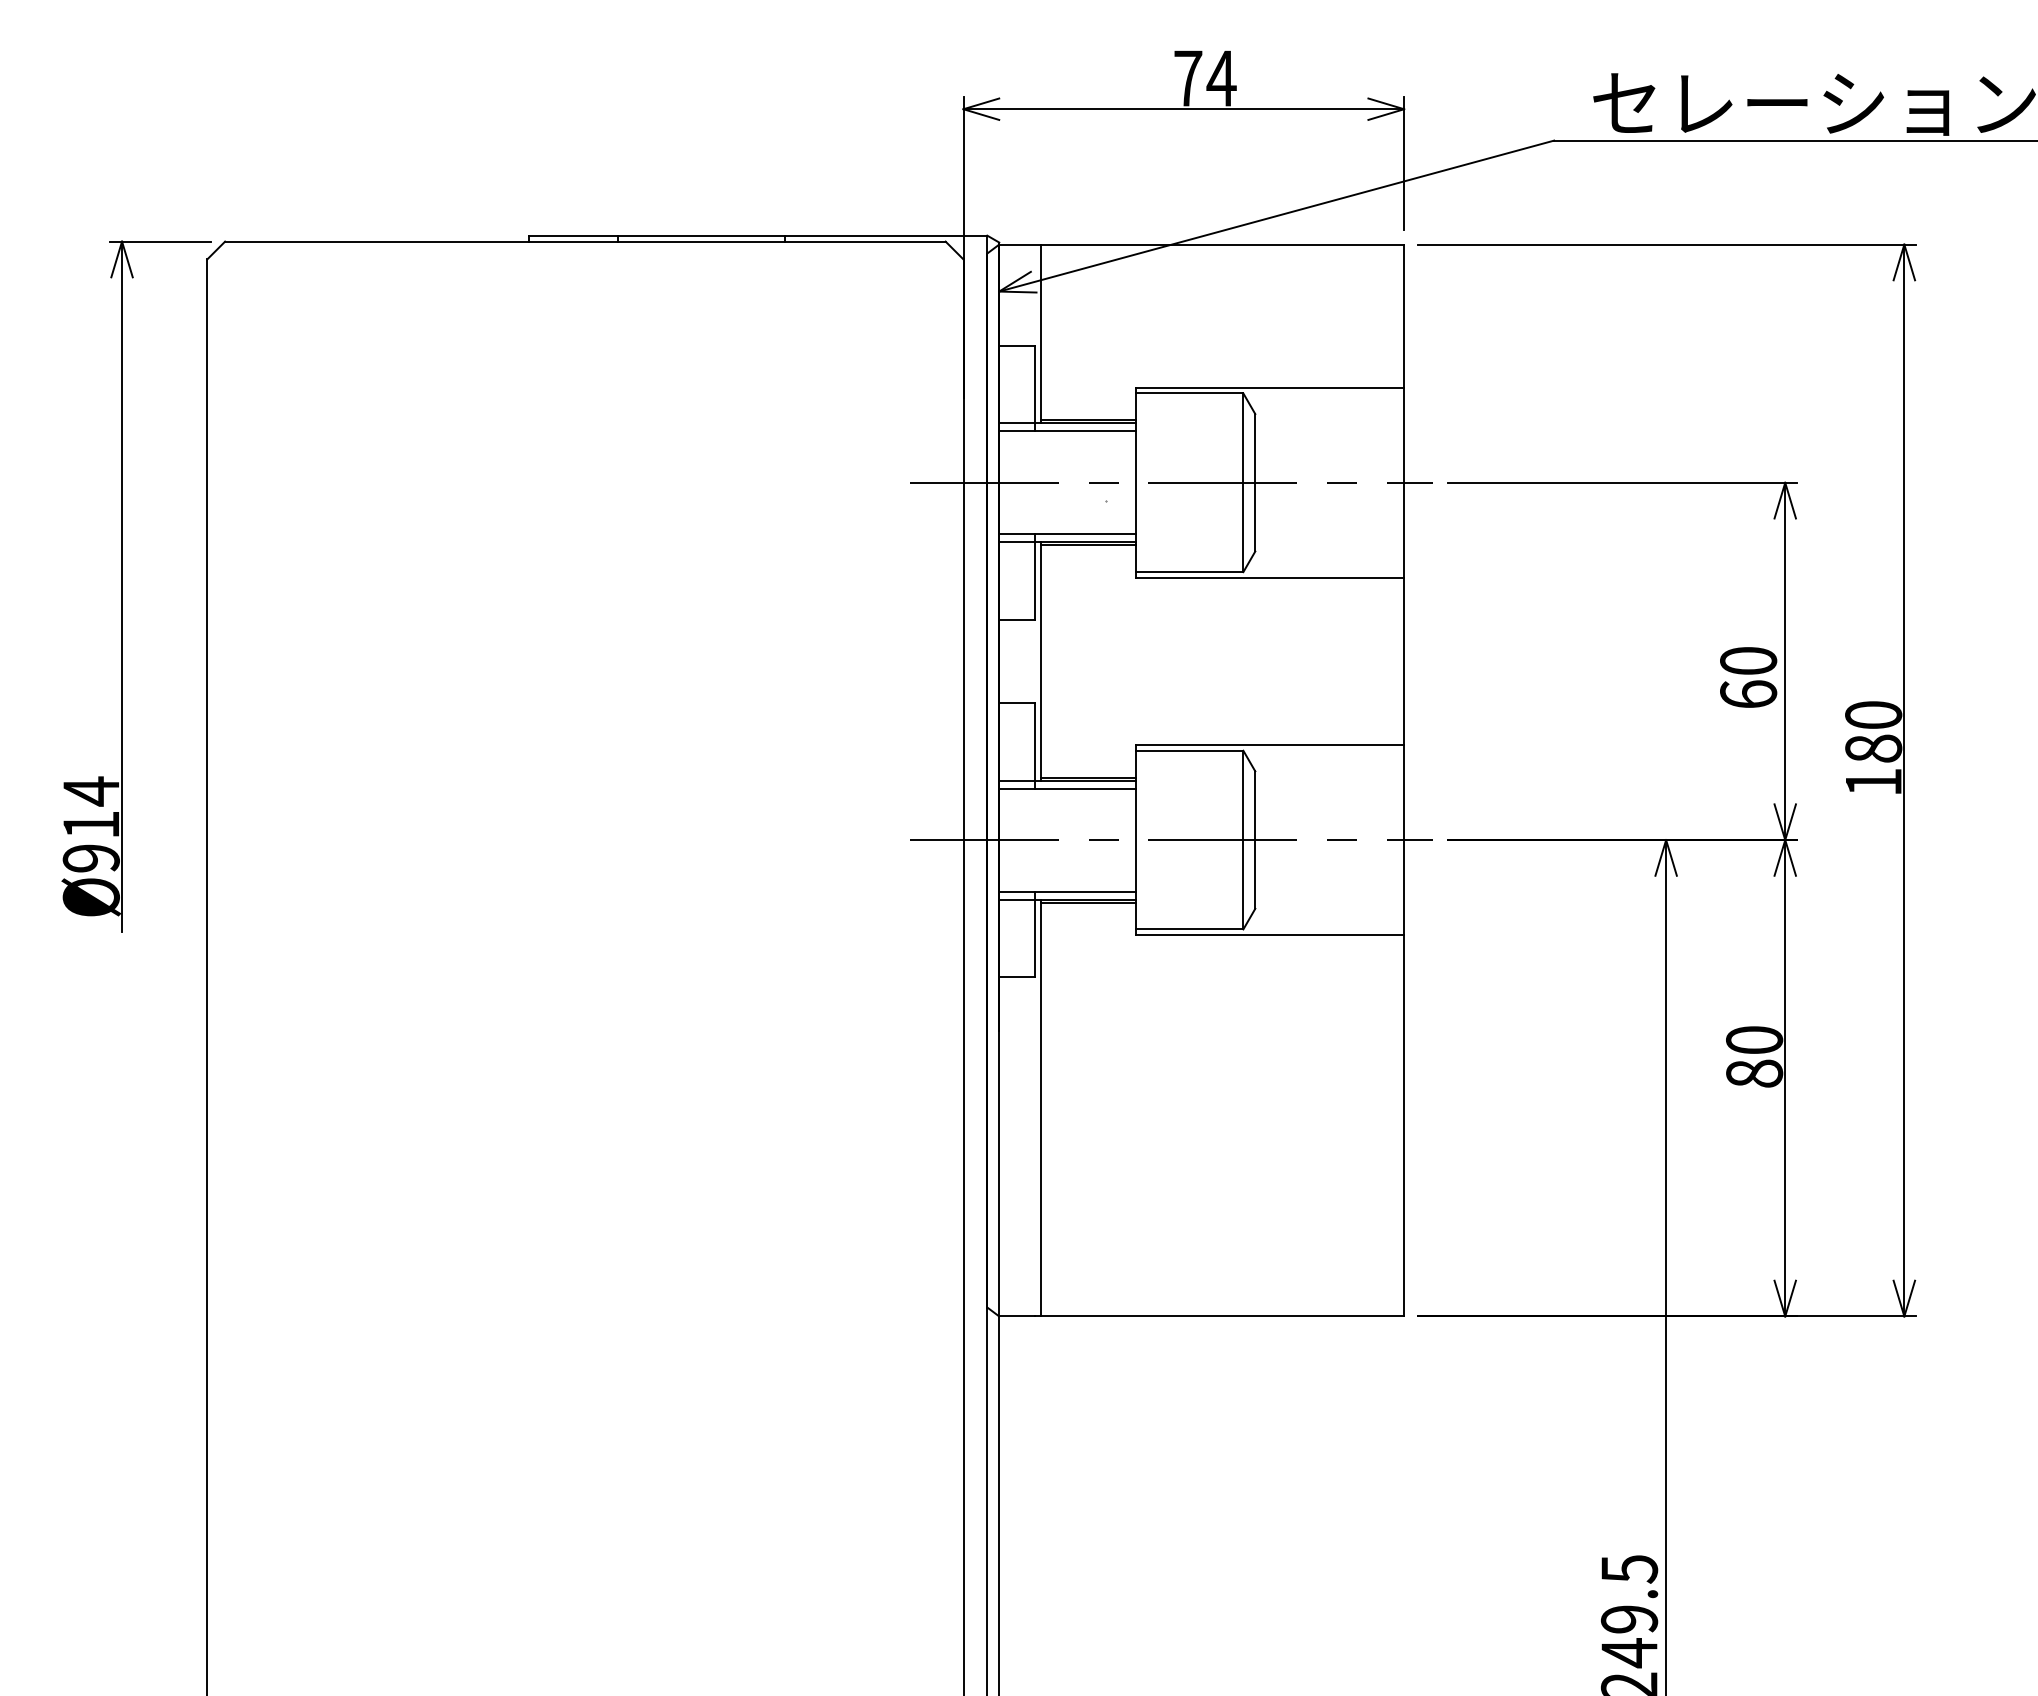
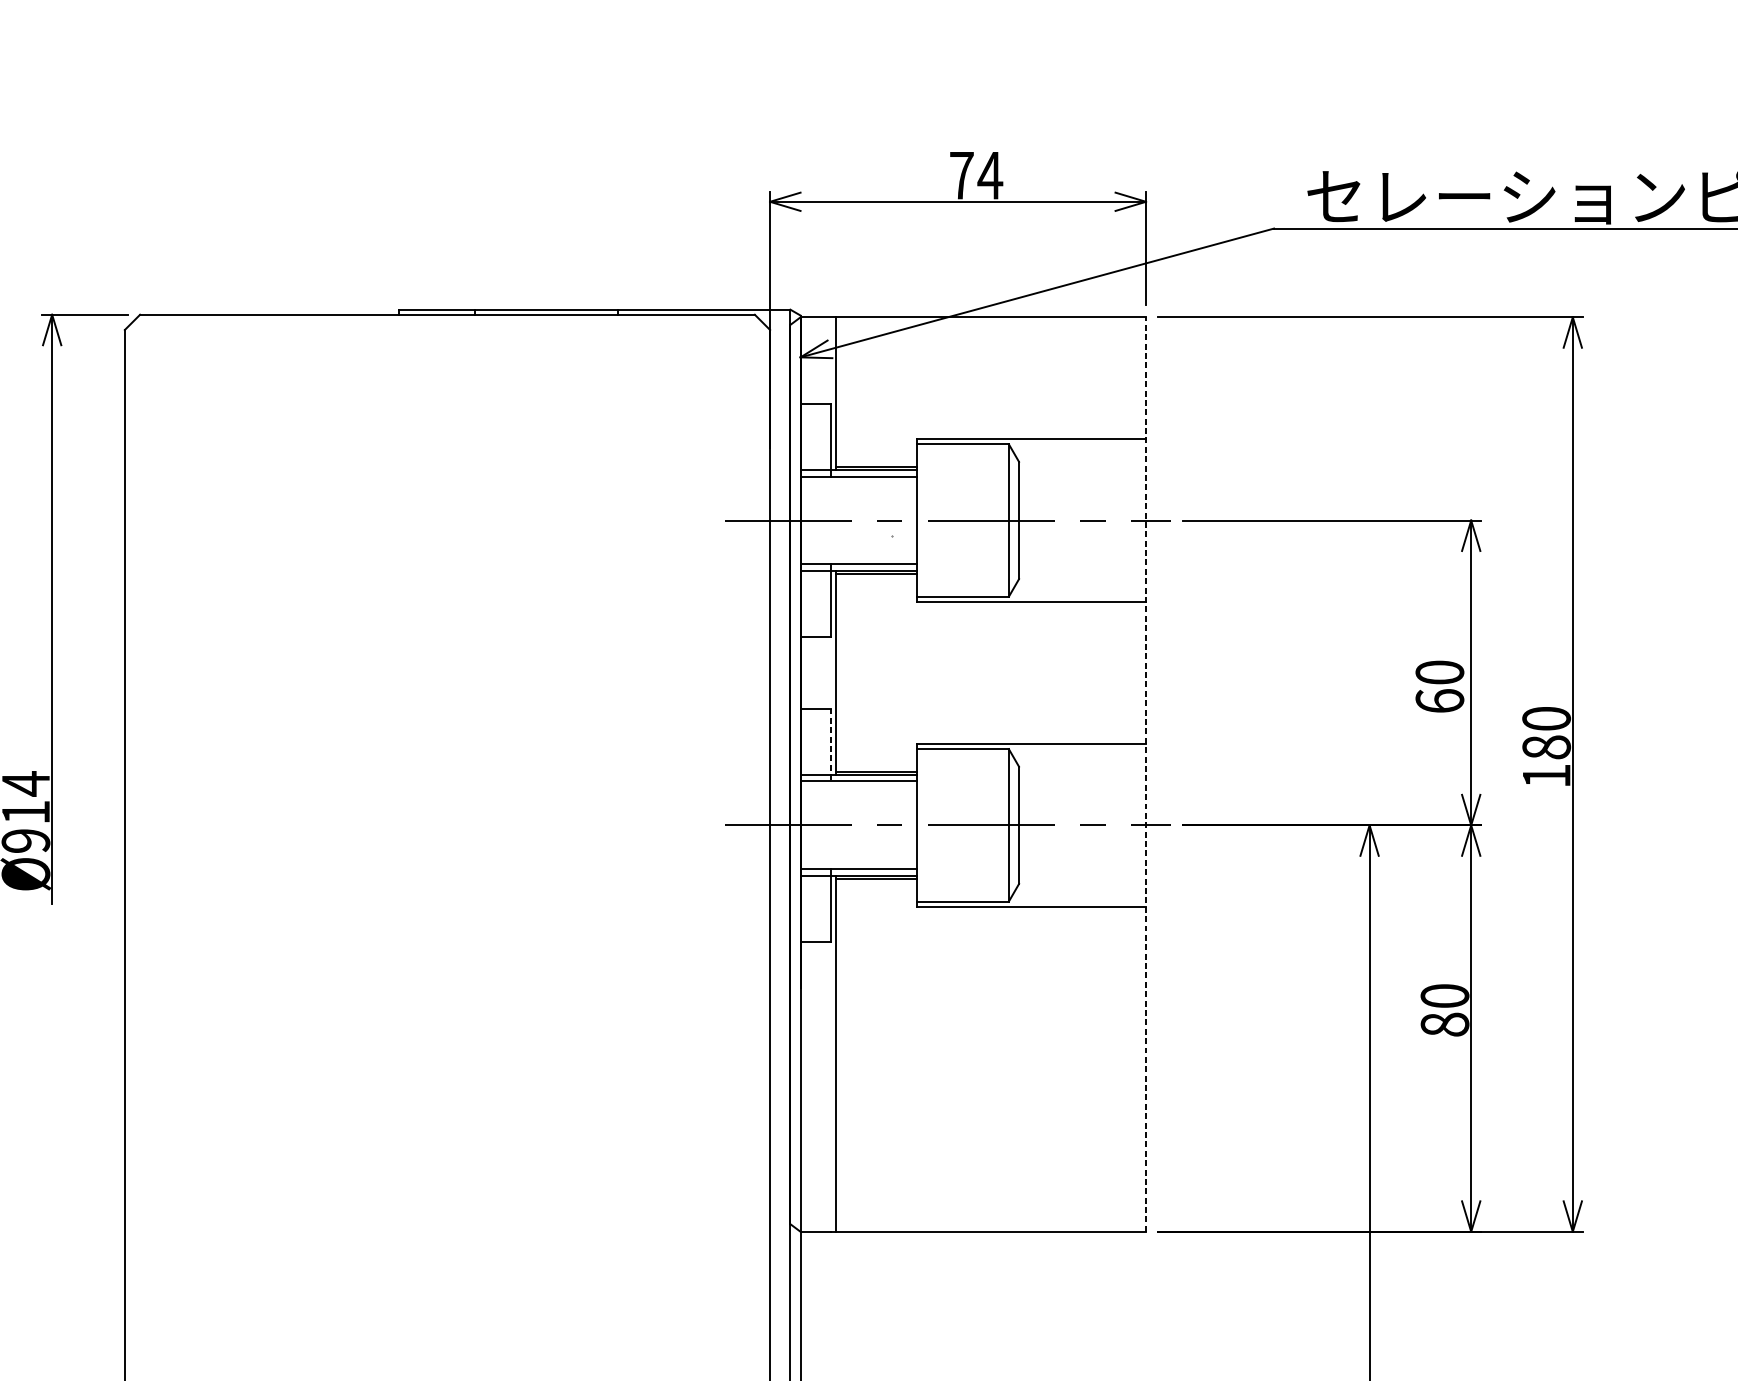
line: (1034, 745) -> (830, 744), solid -> dashed
line: (1404, 780) -> (1146, 774), solid -> dashed

